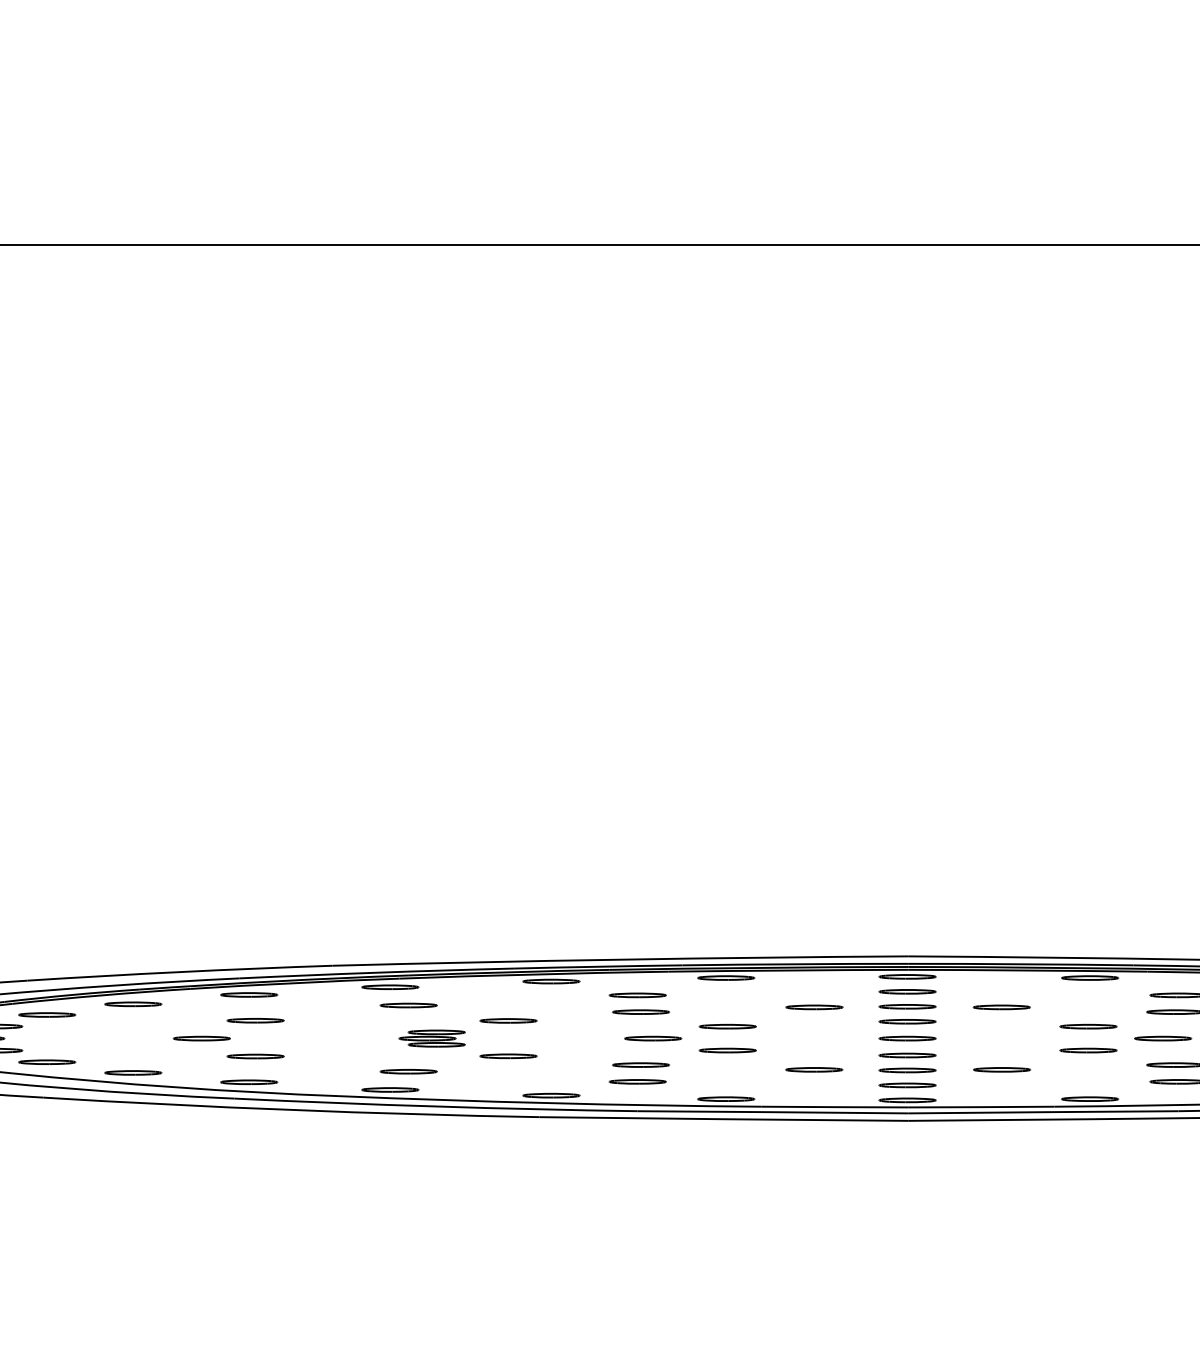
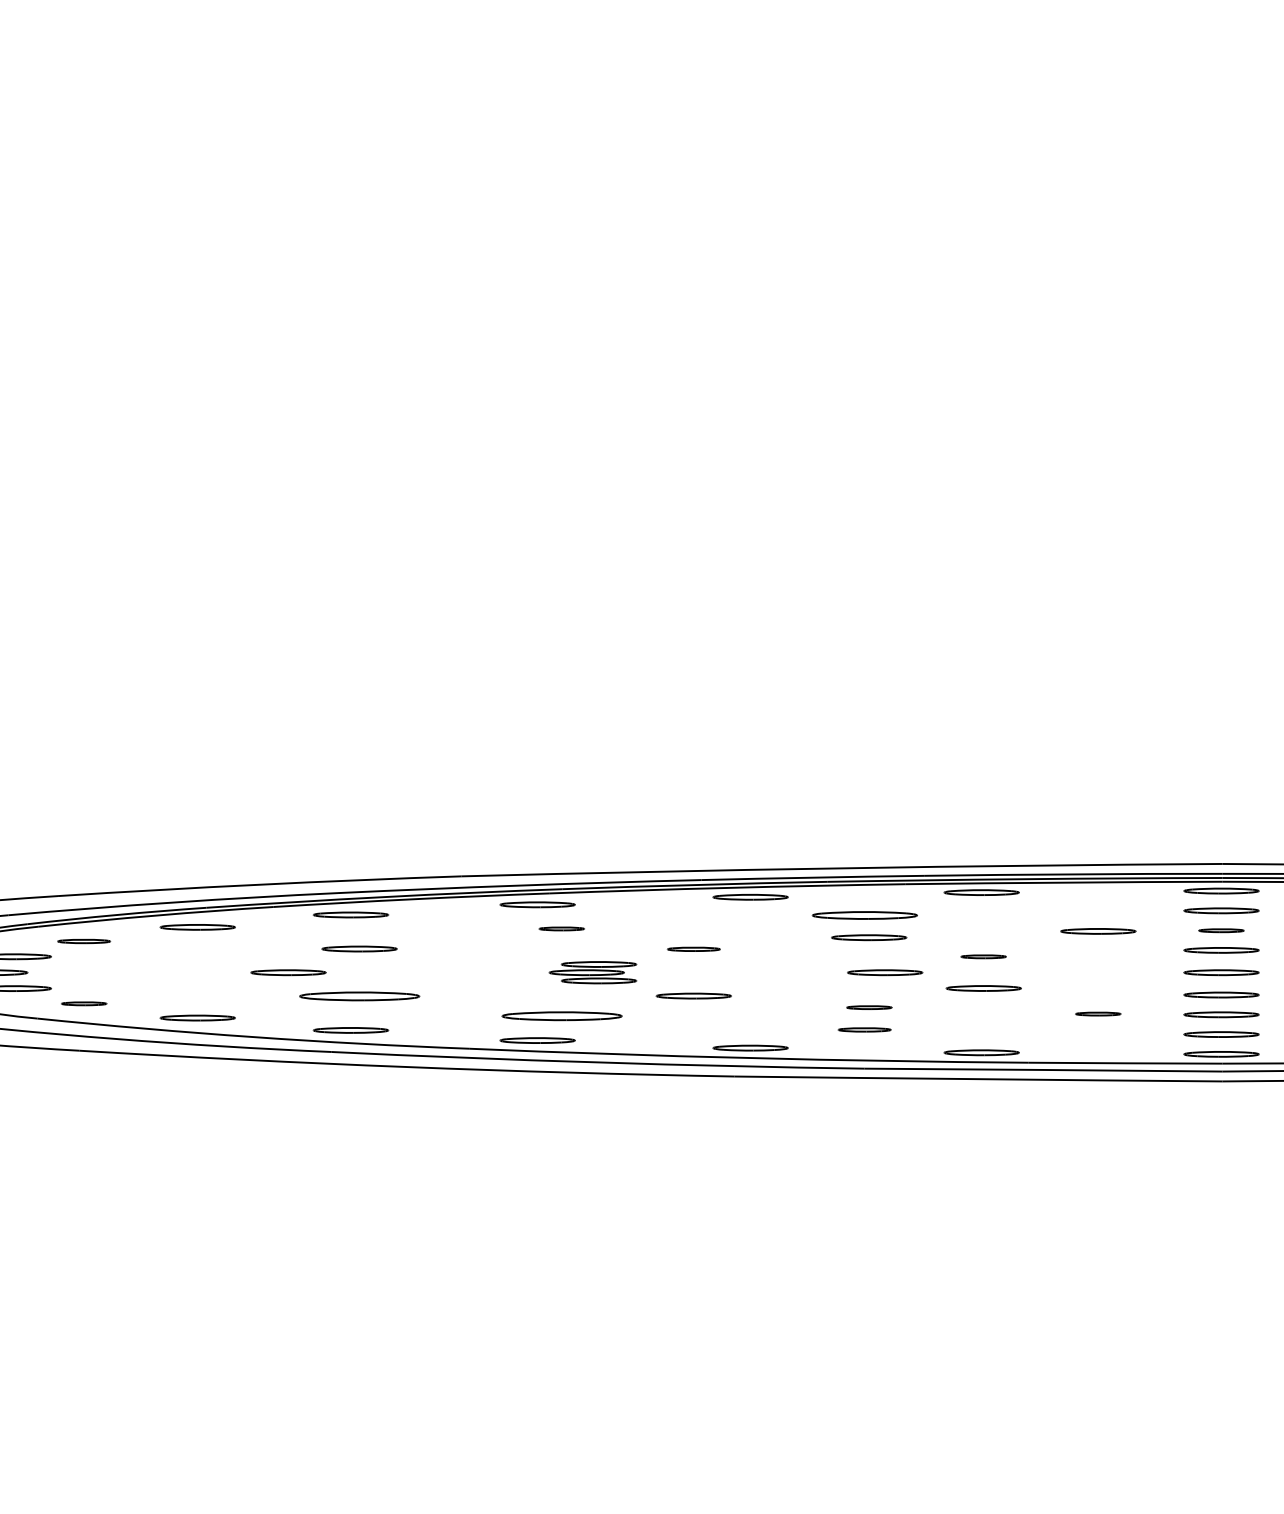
part: (637, 995) -> (864, 915), size x1.4
part: (408, 1005) -> (561, 928), size x0.6
part: (907, 1006) -> (1221, 930), size x0.6
part: (47, 1014) -> (84, 940), size x0.7
part: (508, 1020) -> (693, 948), size x0.7
part: (727, 1026) -> (983, 956), size x0.6
part: (255, 1056) -> (359, 996), size x1.6
part: (47, 1061) -> (84, 1002), size x0.6
part: (641, 1064) -> (869, 1006), size x0.6
part: (814, 1069) -> (1098, 1013), size x0.6
part: (408, 1071) -> (561, 1016), size x1.6
part: (637, 1081) -> (864, 1029), size x0.7

